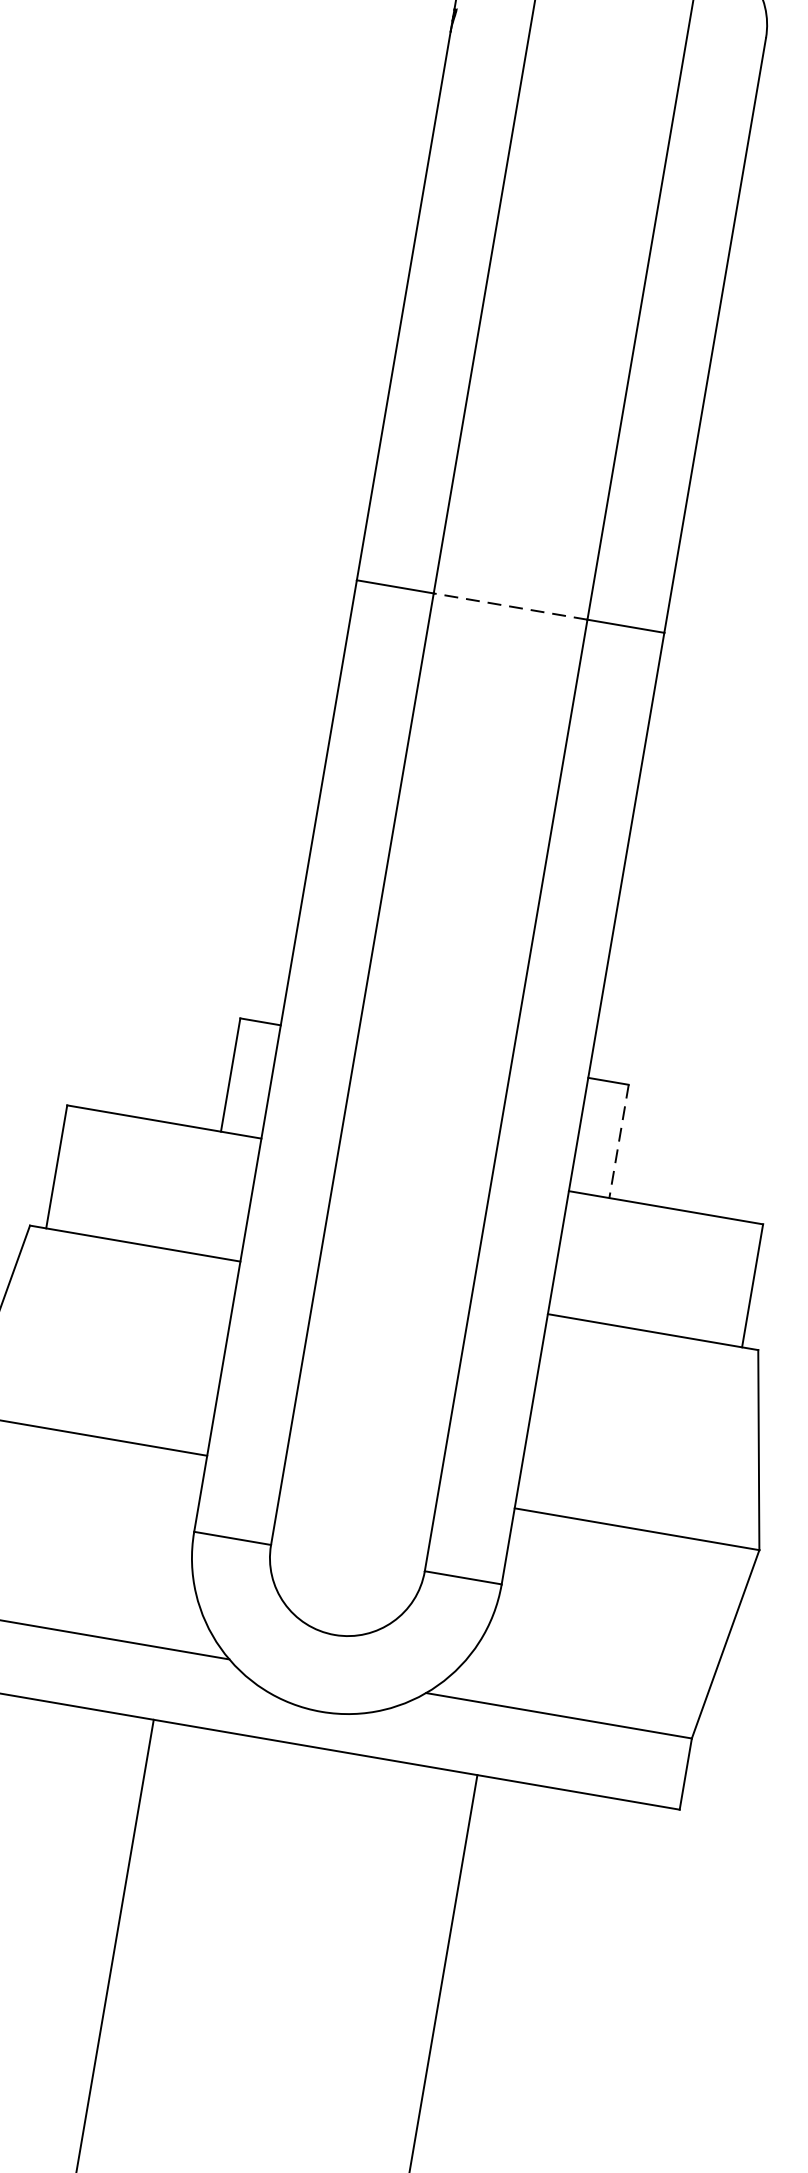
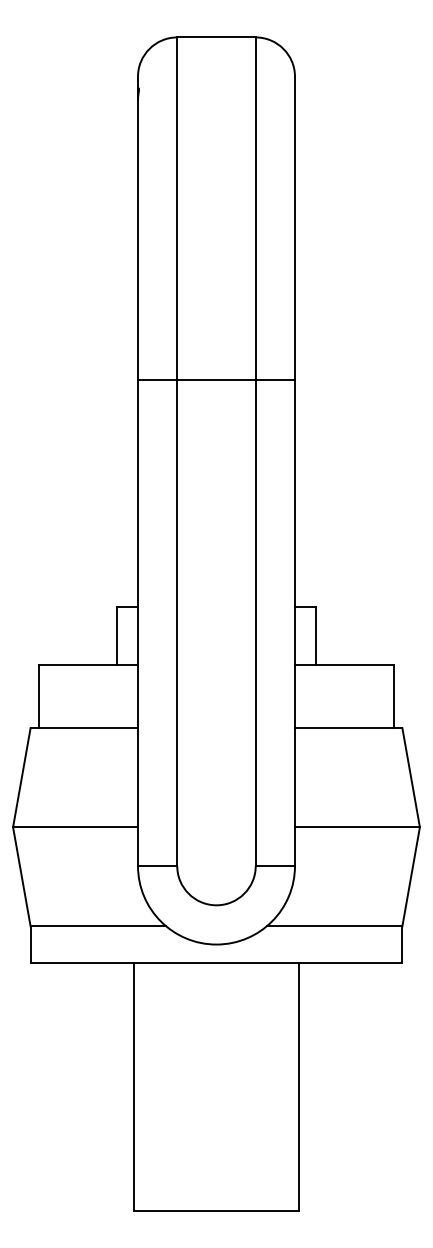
line: (510, 606) -> (216, 380), dashed -> solid
line: (618, 1141) -> (315, 636), dashed -> solid

